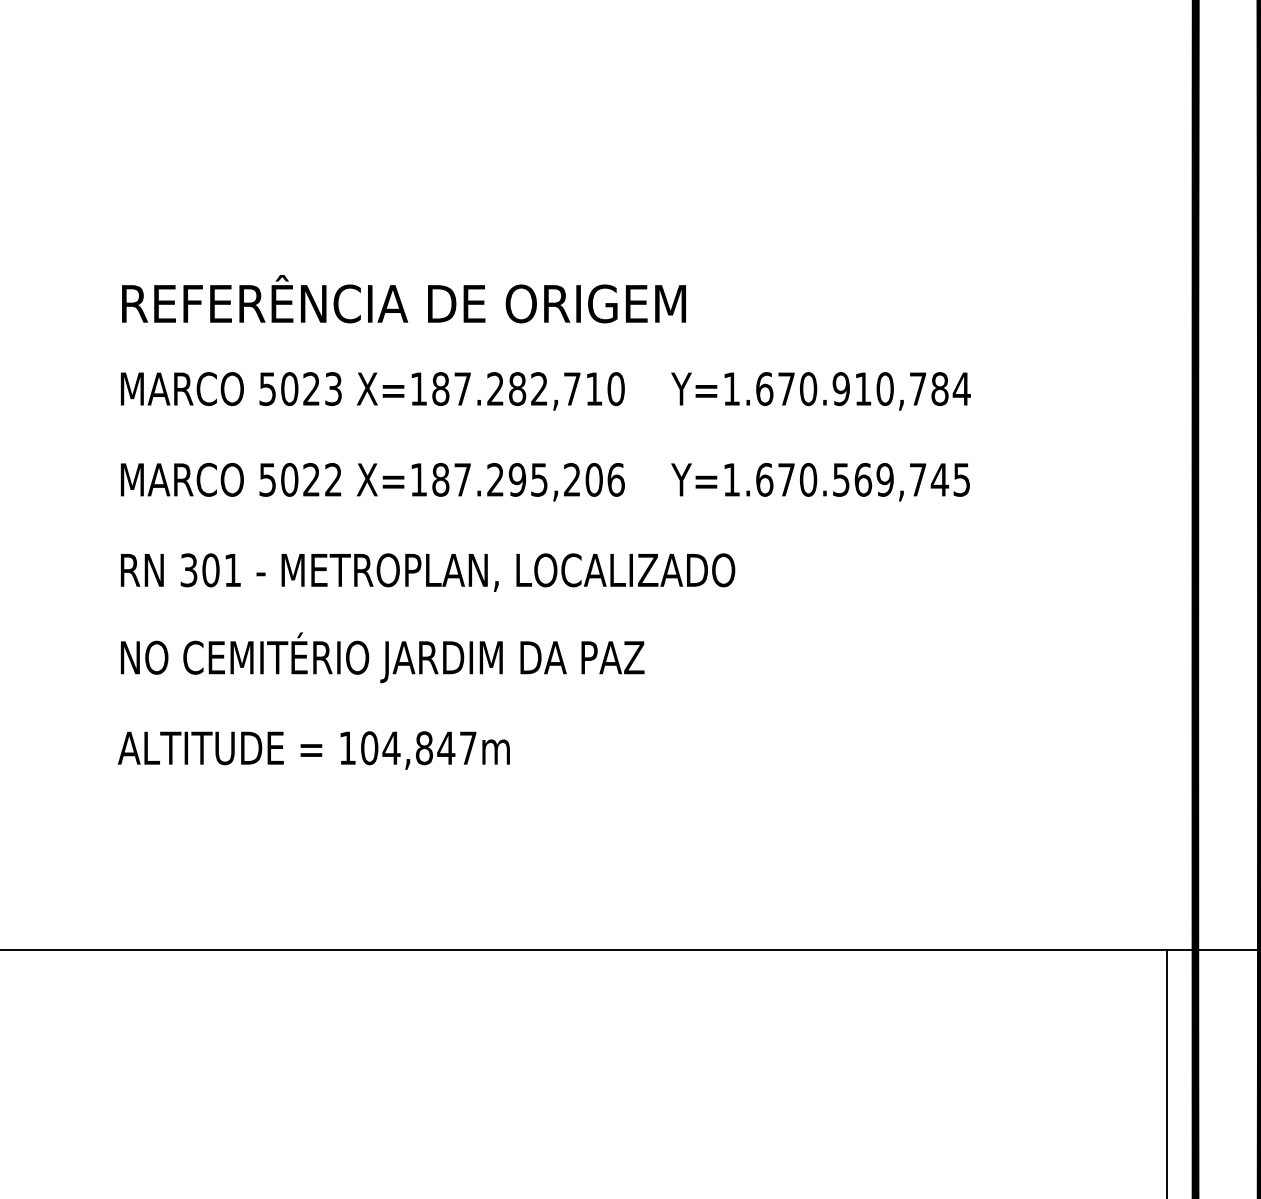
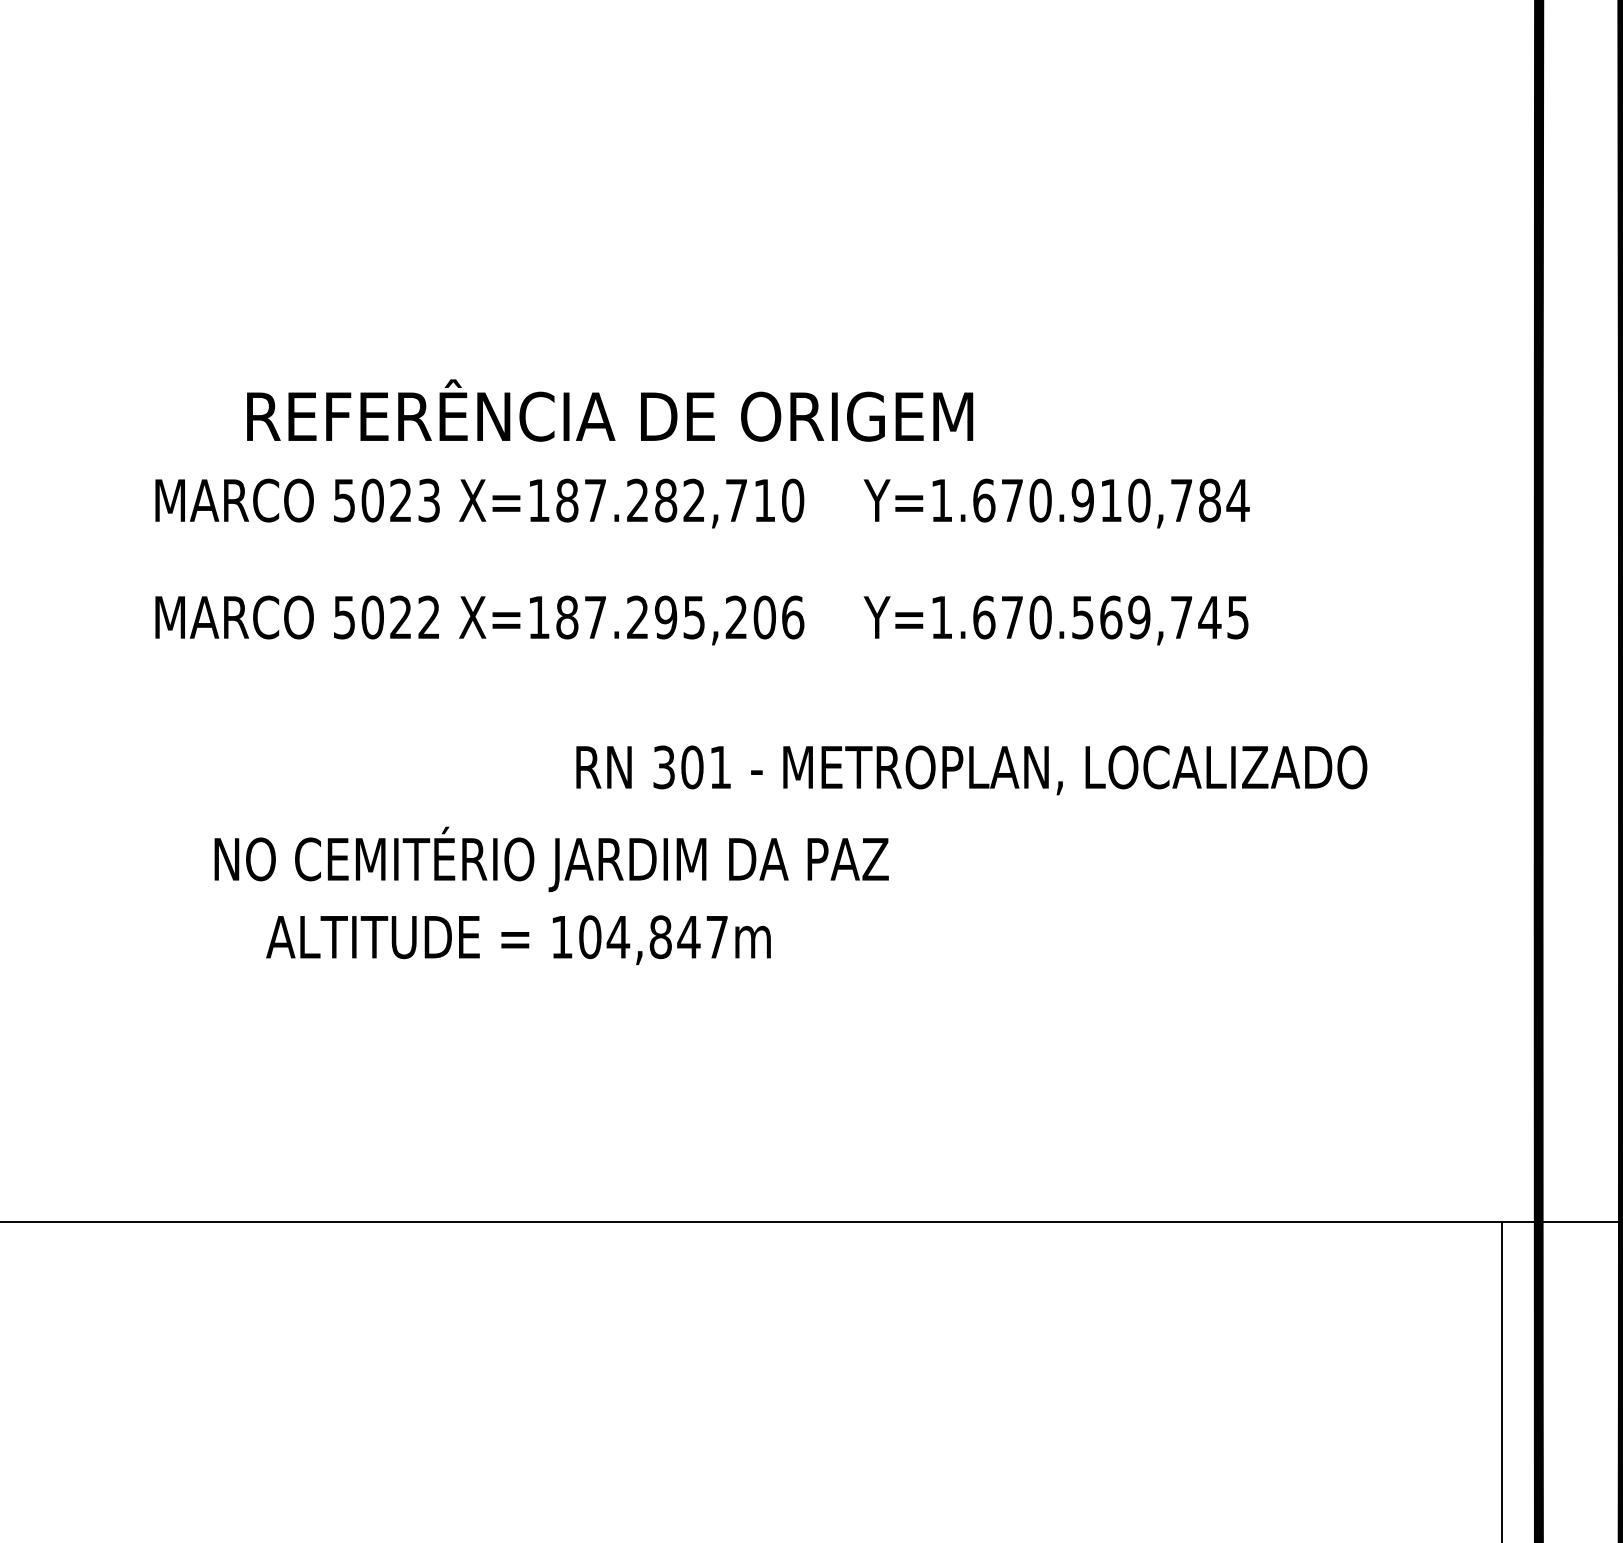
text: (403, 299) -> (609, 411), moved
text: (428, 572) -> (972, 770), moved
text: (382, 657) -> (551, 859), moved
text: (313, 750) -> (517, 940), moved

